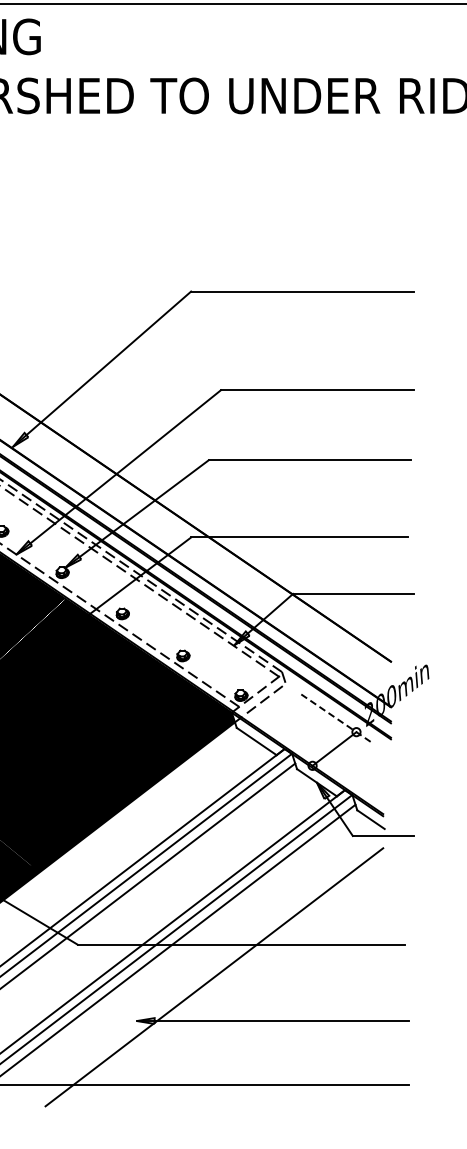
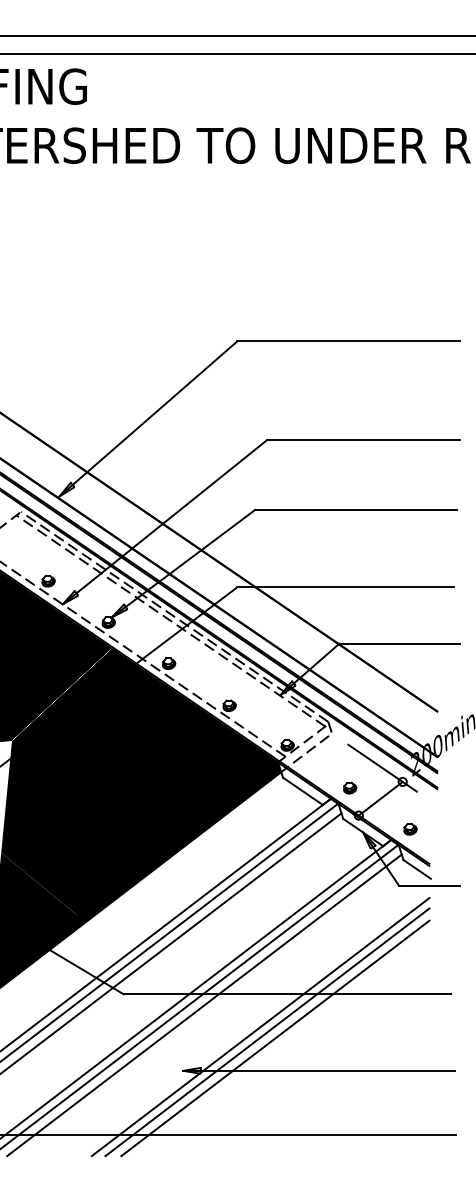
line: (336, 718) -> (382, 768), dashed -> solid
part: (304, 737) -> (350, 787), added
part: (364, 779) -> (410, 829), added
line: (221, 982) -> (267, 1032), added
line: (229, 988) -> (275, 1038), added

